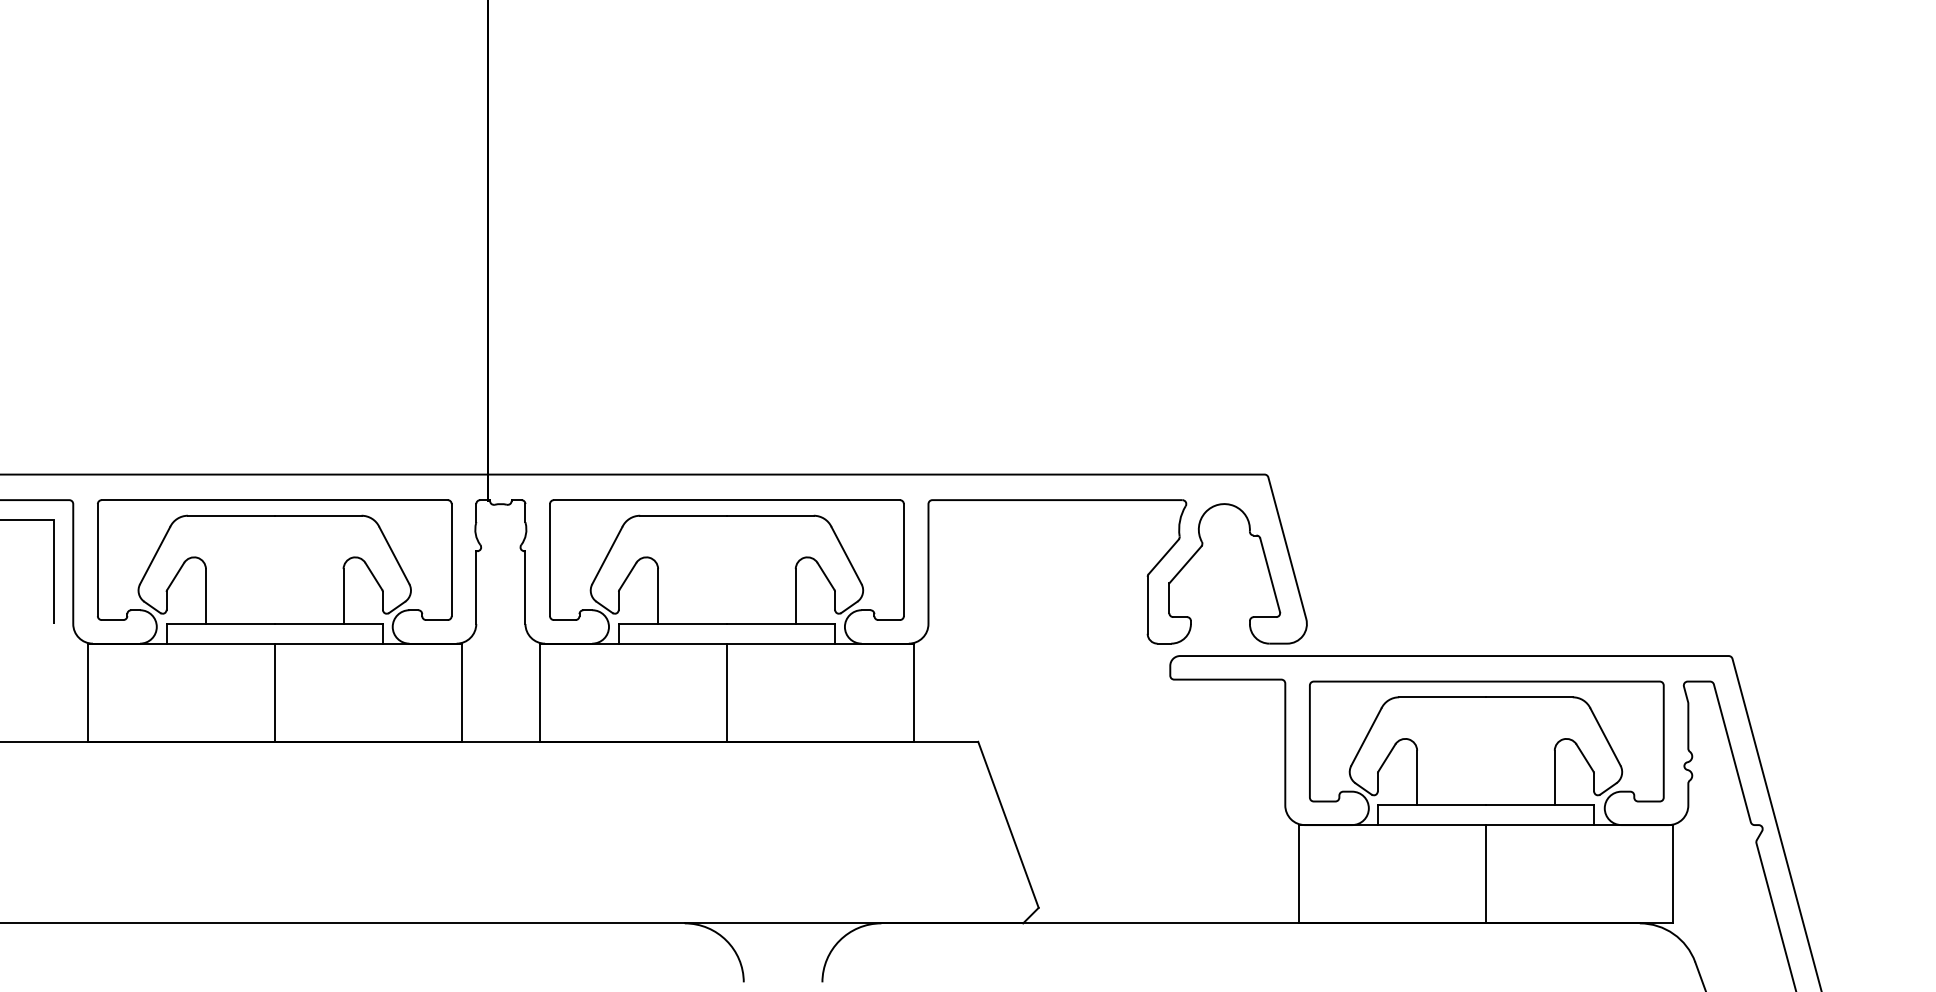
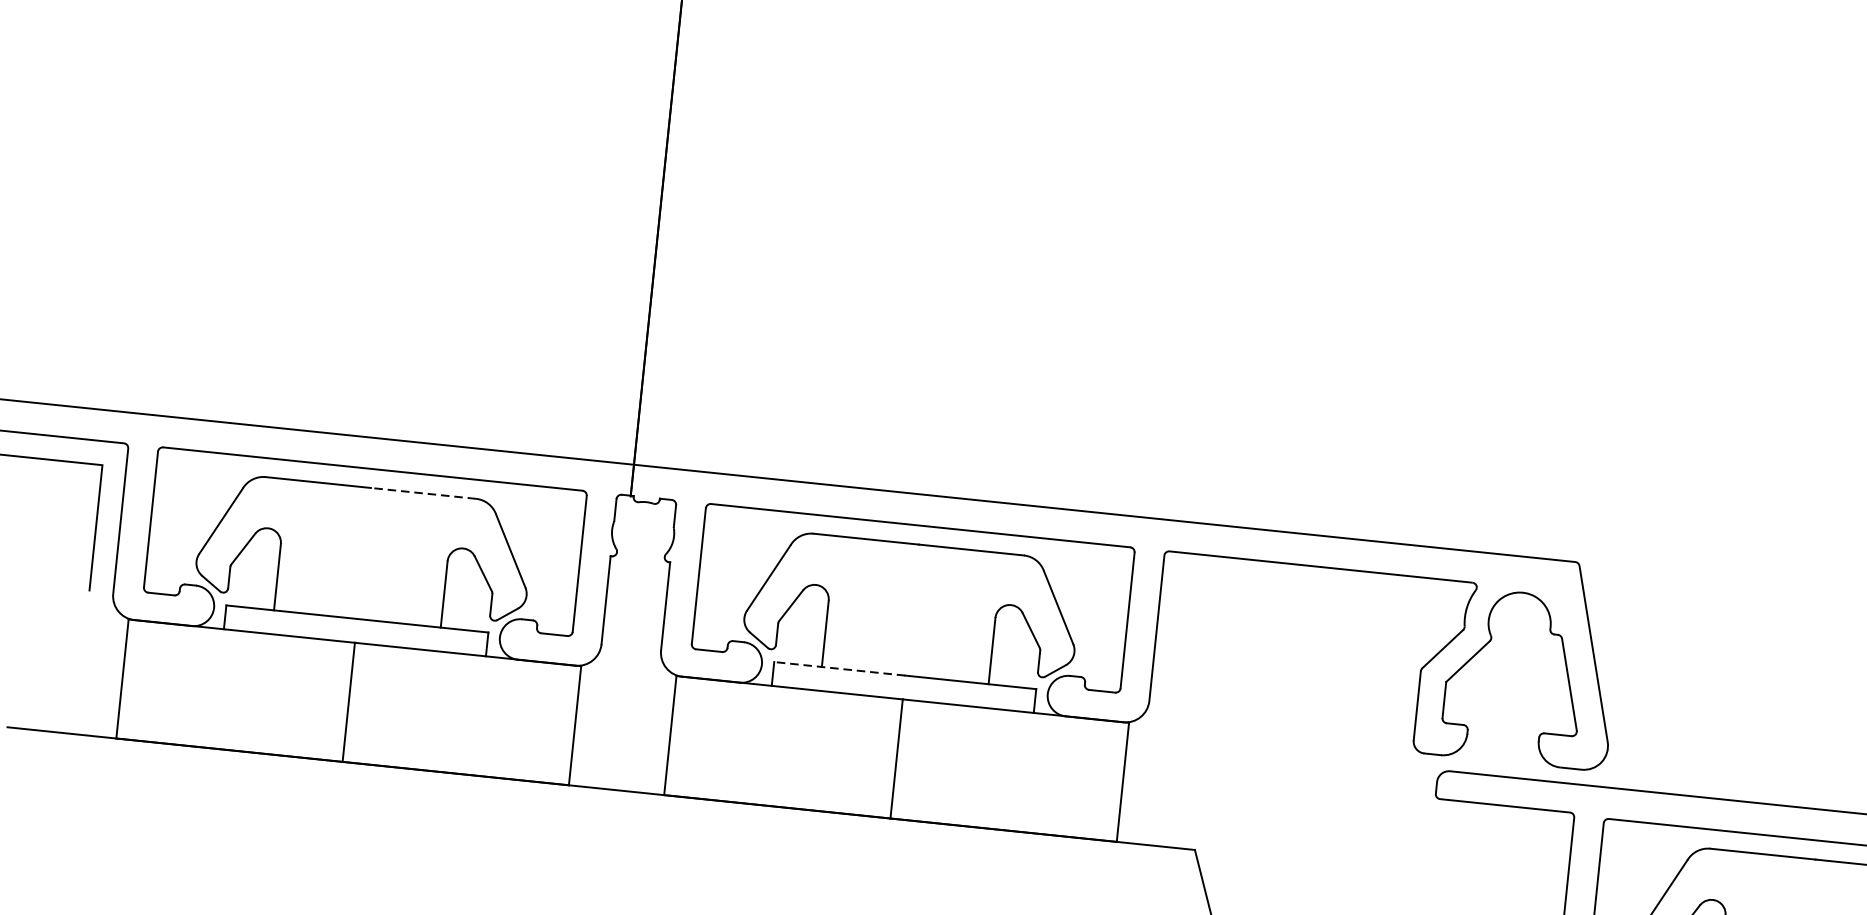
line: (317, 515) -> (422, 493), solid -> dashed
line: (672, 623) -> (839, 668), solid -> dashed

